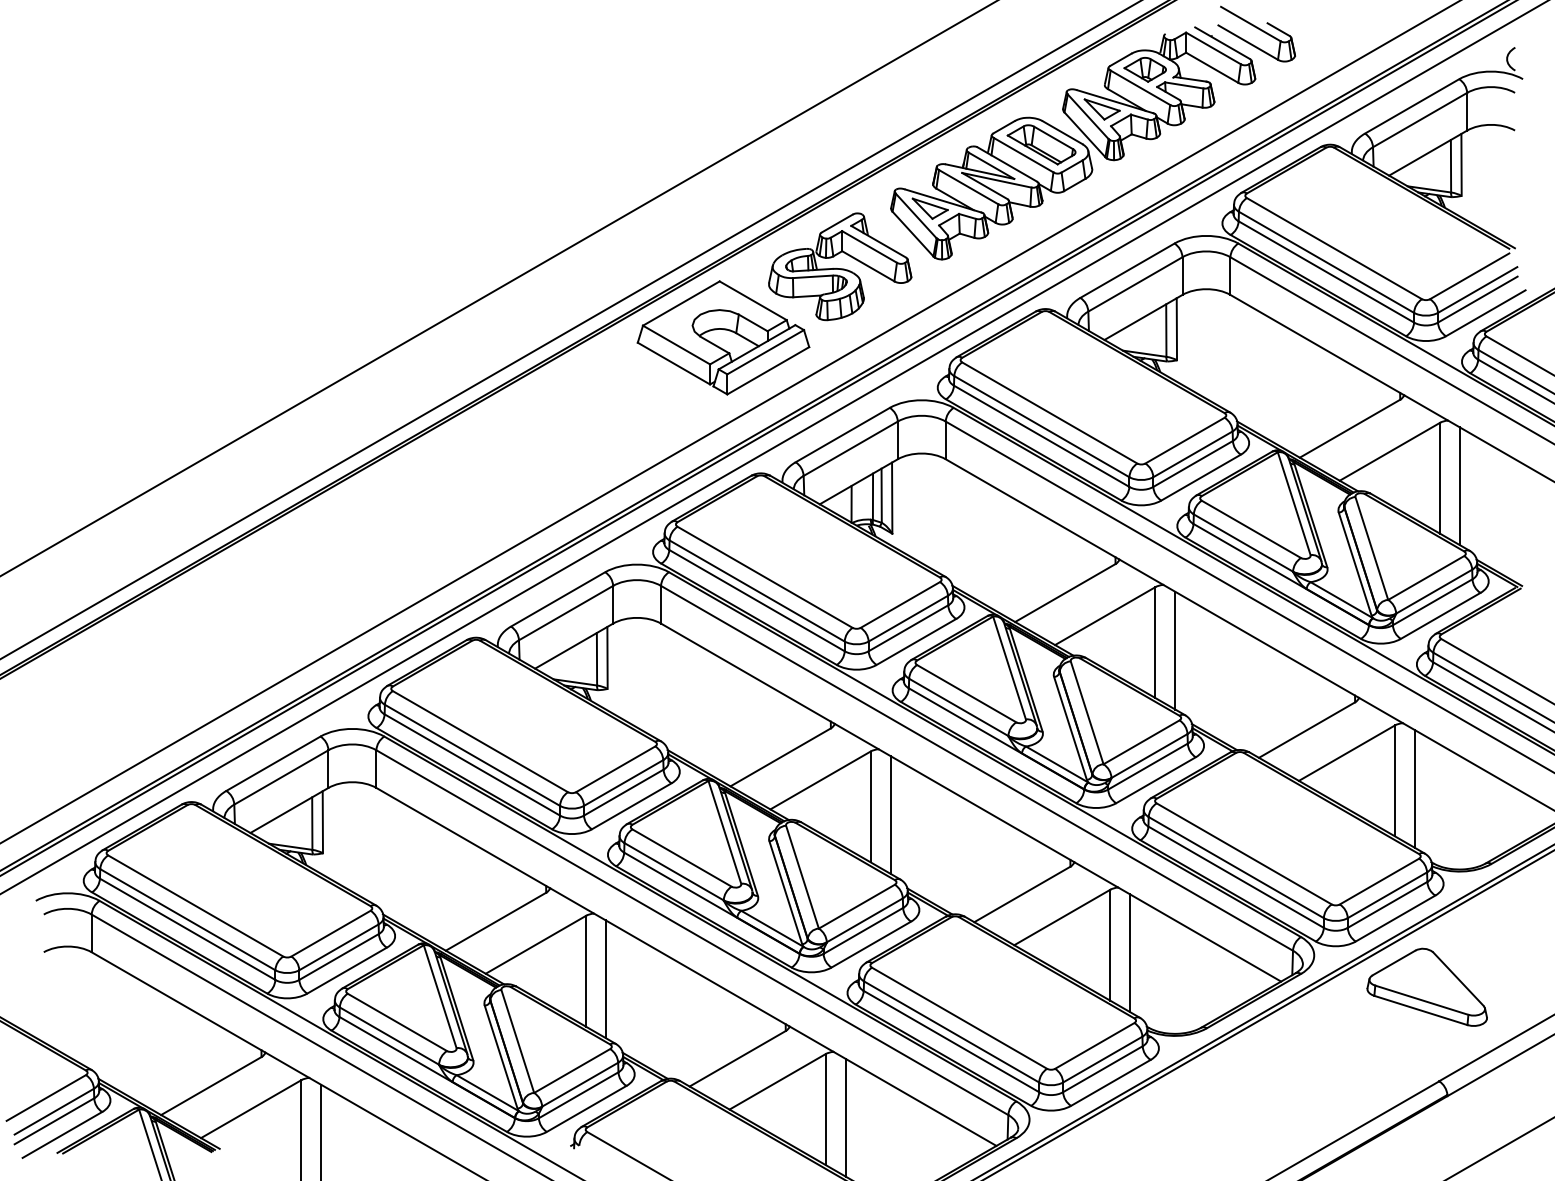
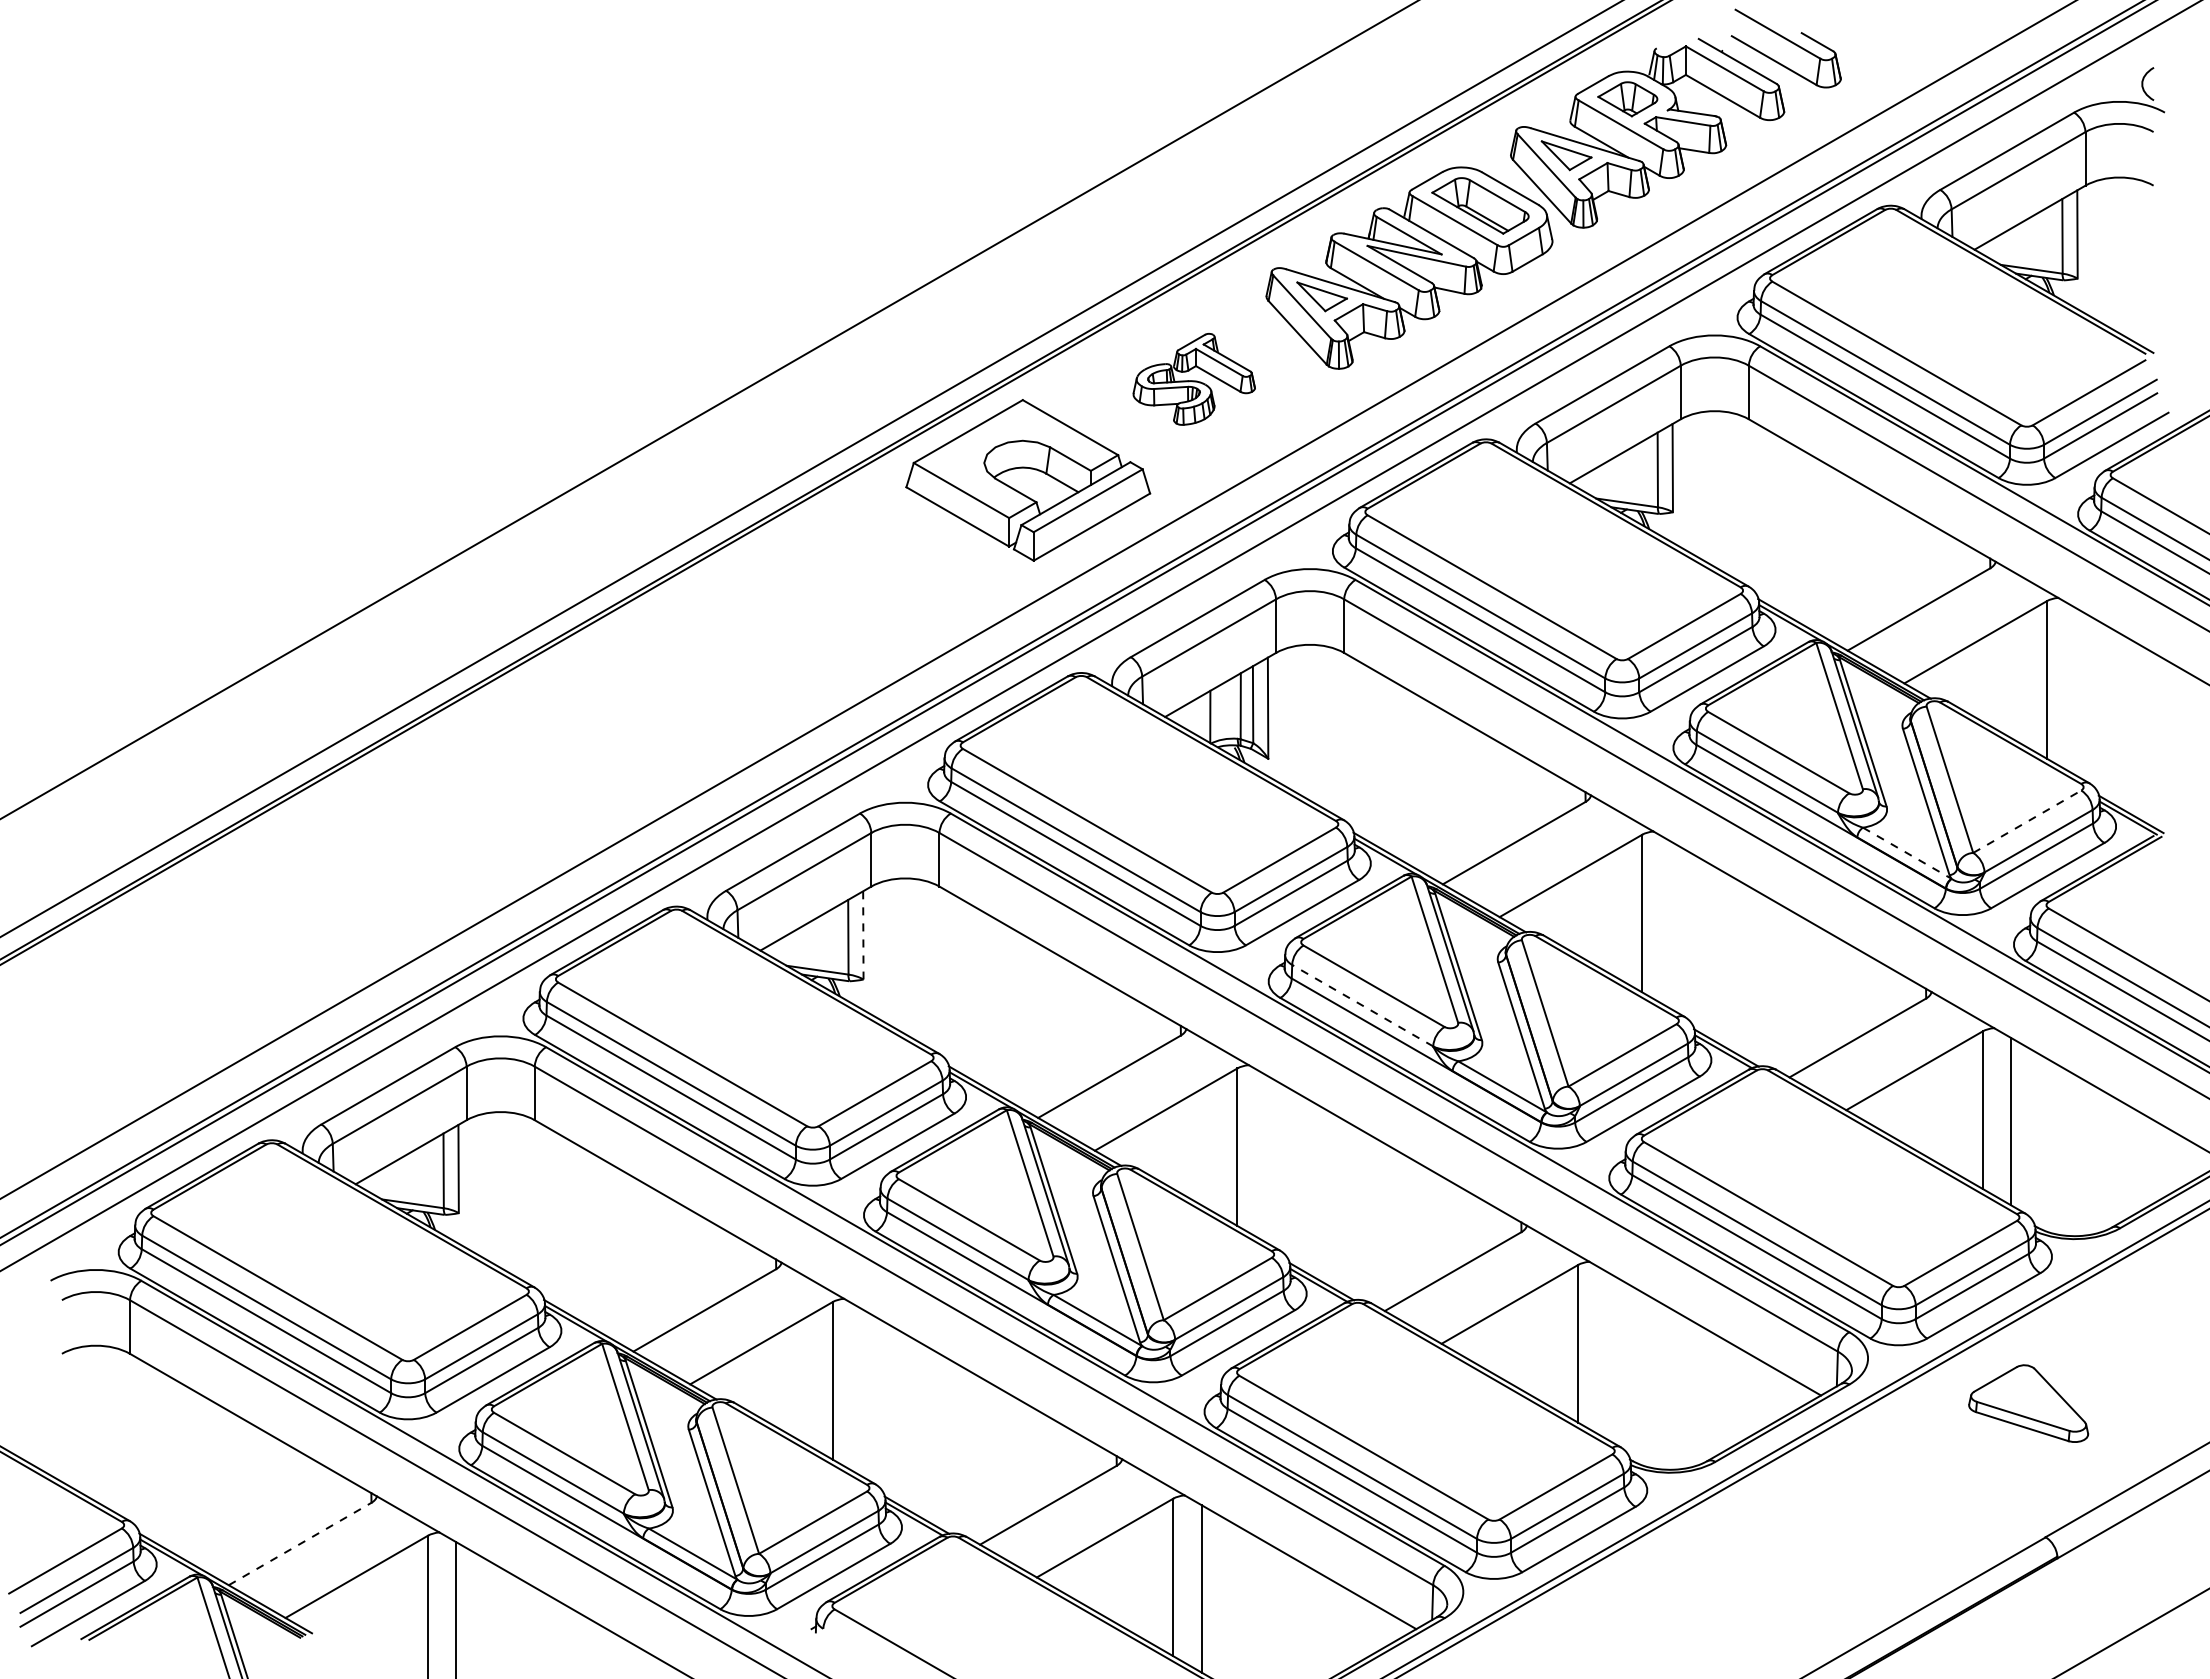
part: (840, 266) -> (1194, 379), size x0.6
line: (1460, 486) -> (2075, 691), removed
line: (1426, 577) -> (2027, 821), solid -> dashed
line: (1341, 600) -> (1907, 853), solid -> dashed
line: (1175, 650) -> (1670, 924), removed
line: (607, 658) -> (863, 935), solid -> dashed
line: (958, 707) -> (1362, 1005), solid -> dashed
line: (890, 814) -> (1265, 1158), removed
line: (1130, 952) -> (1606, 1354), removed
line: (606, 979) -> (861, 1392), removed
part: (1427, 987) -> (2028, 1403), size x0.7
line: (211, 1085) -> (300, 1543), solid -> dashed

